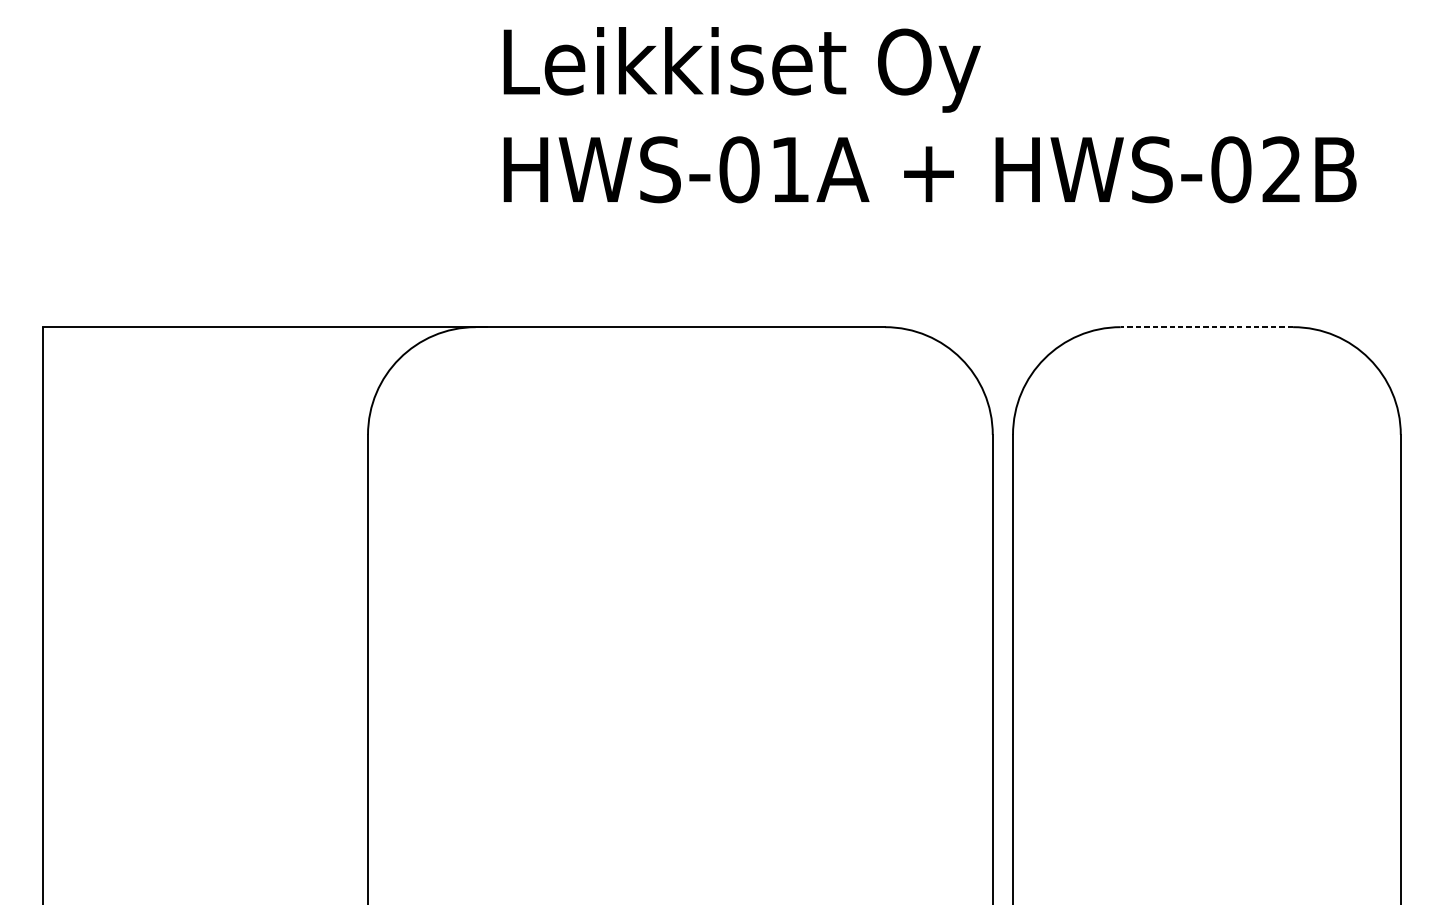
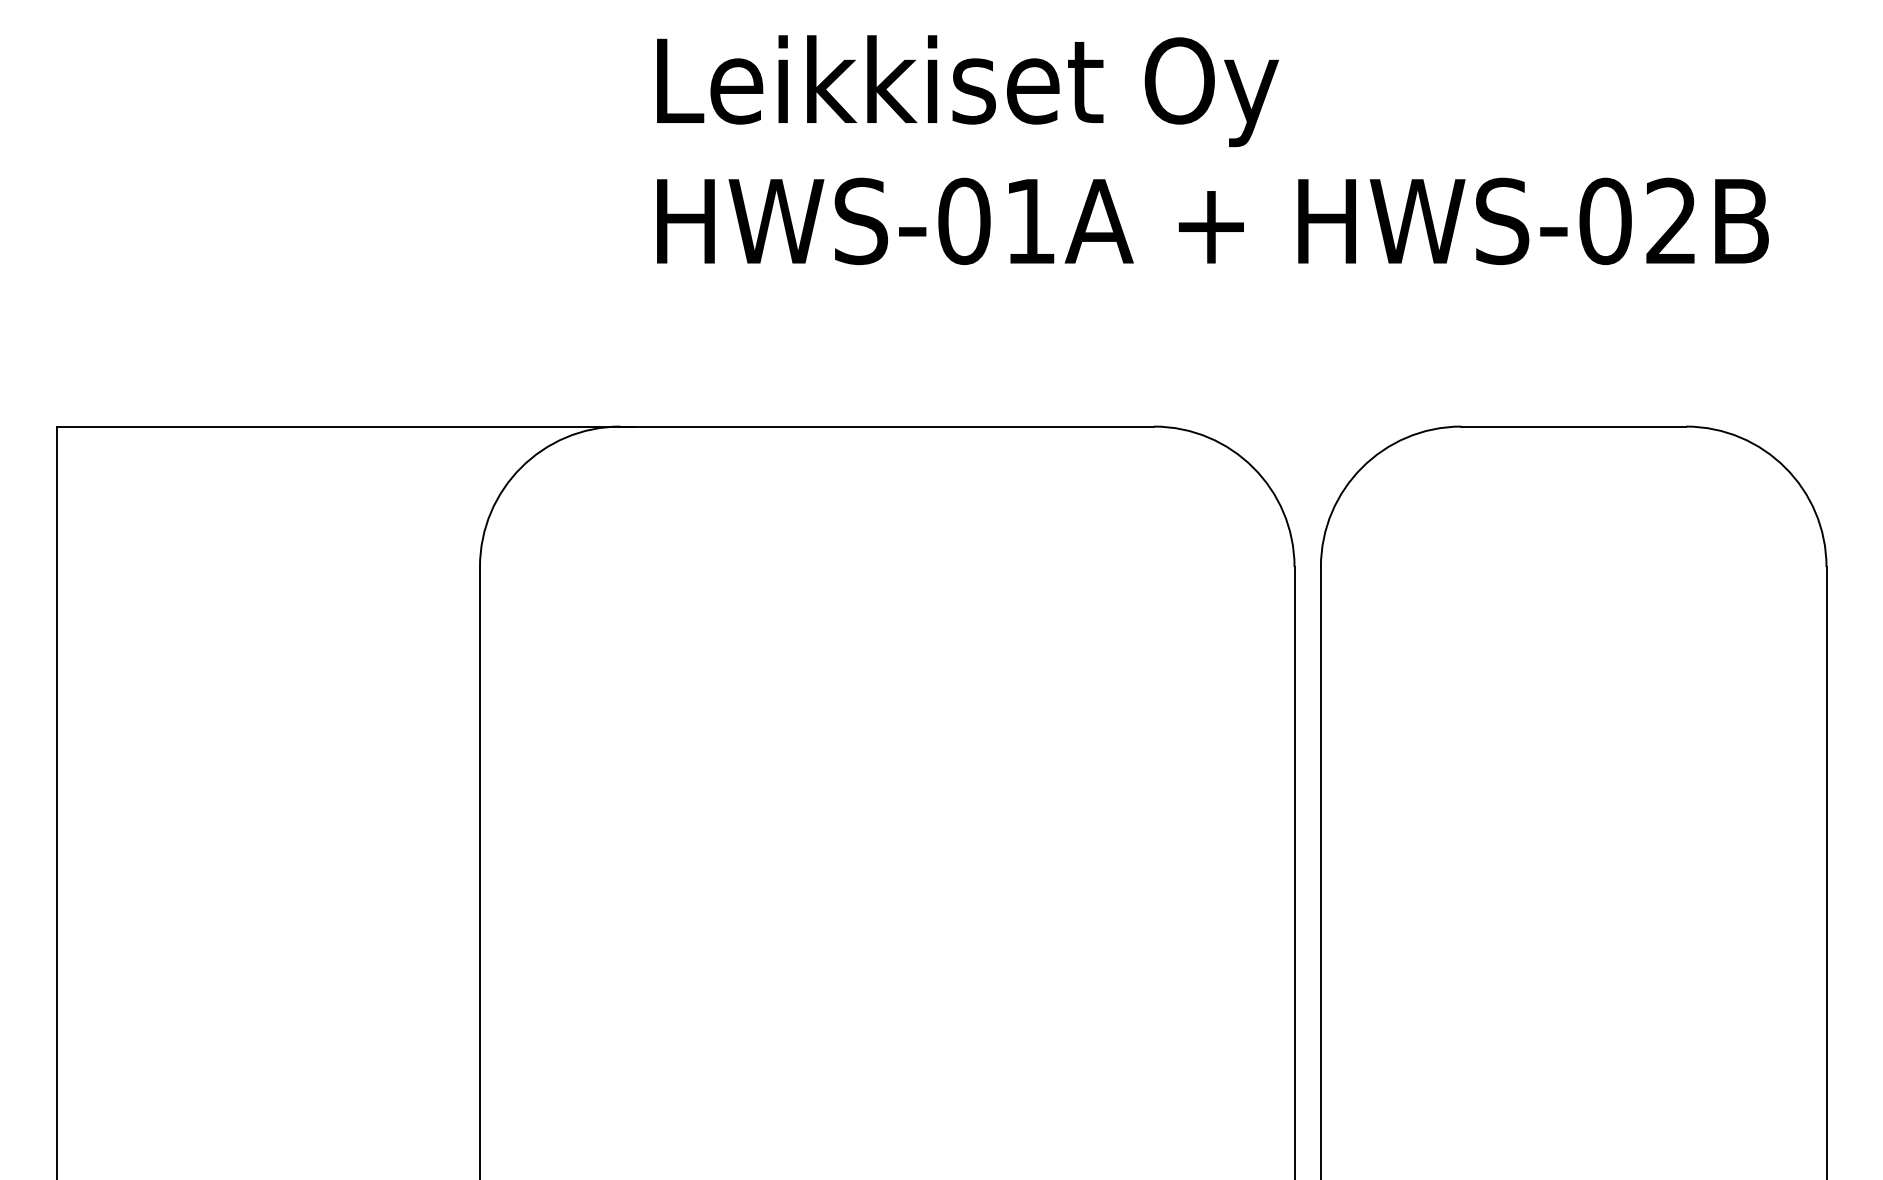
line: (1206, 327) -> (1573, 426), dashed -> solid

